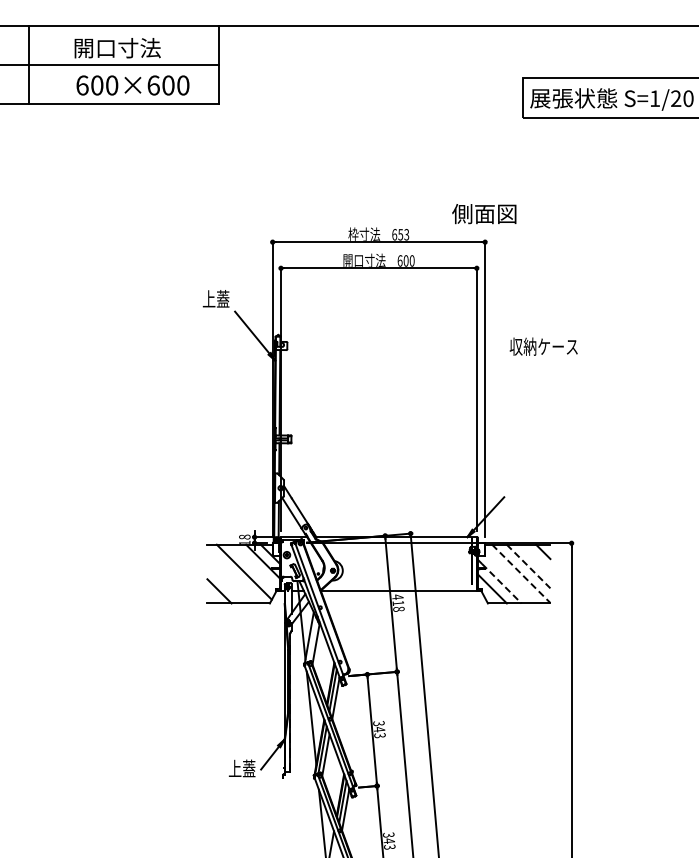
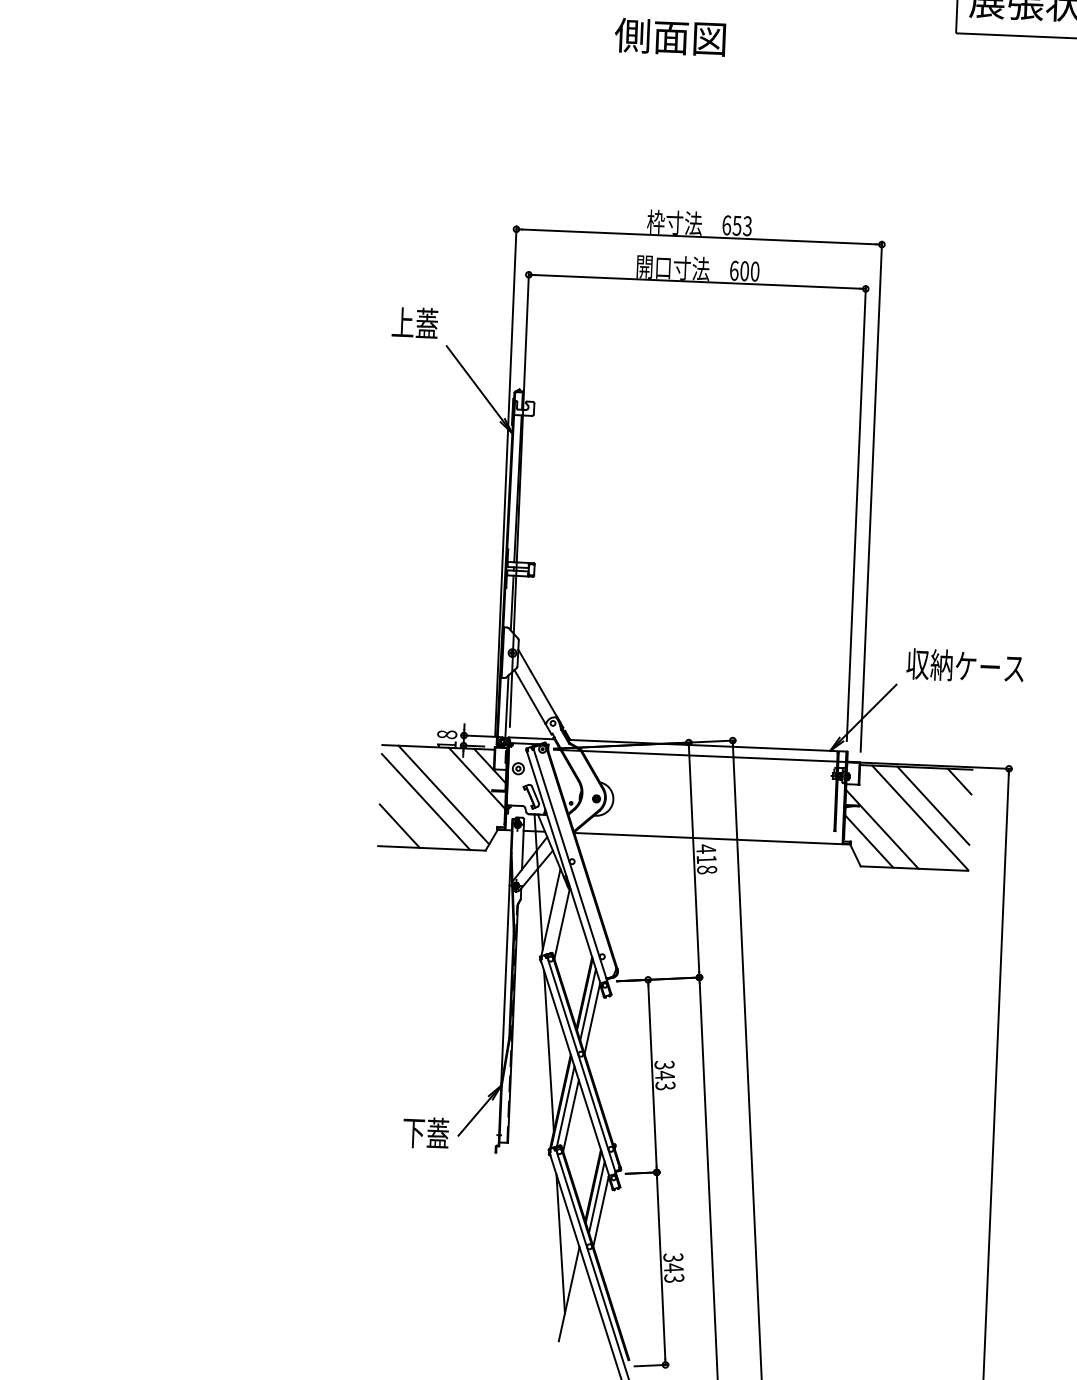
text: (484, 214) -> (670, 38), moved
text: (543, 346) -> (964, 665), moved
line: (528, 566) -> (933, 805), dashed -> solid
line: (521, 574) -> (920, 818), dashed -> solid
line: (233, 576) -> (424, 801), added
line: (501, 583) -> (885, 832), dashed -> solid
text: (234, 768) -> (412, 1132), 上蓋 -> 下蓋

